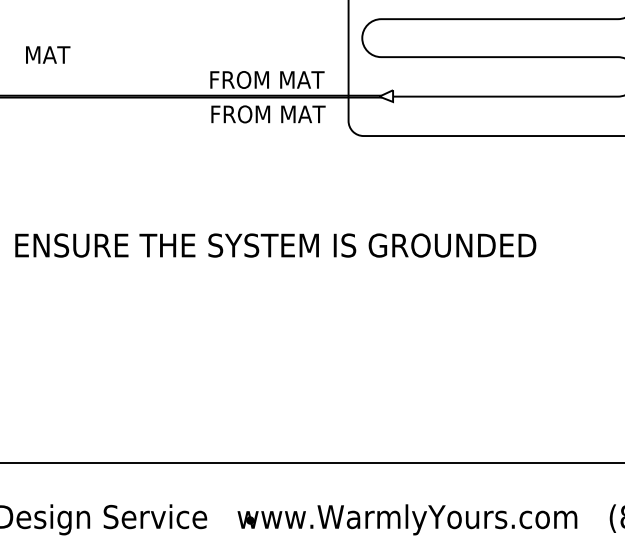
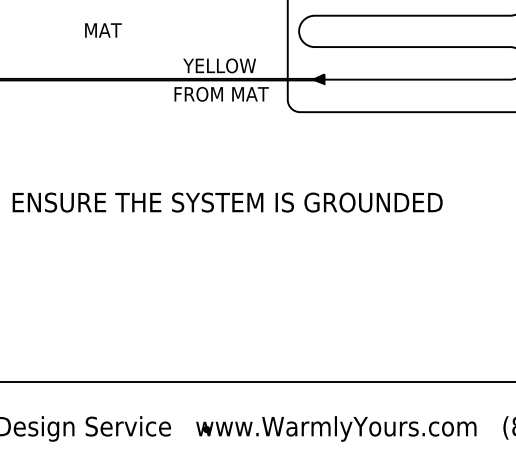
text: (48, 54) -> (103, 30), moved
text: (267, 79) -> (220, 65), FROM MAT -> YELLOW
fill: (386, 95) -> (319, 78), added

